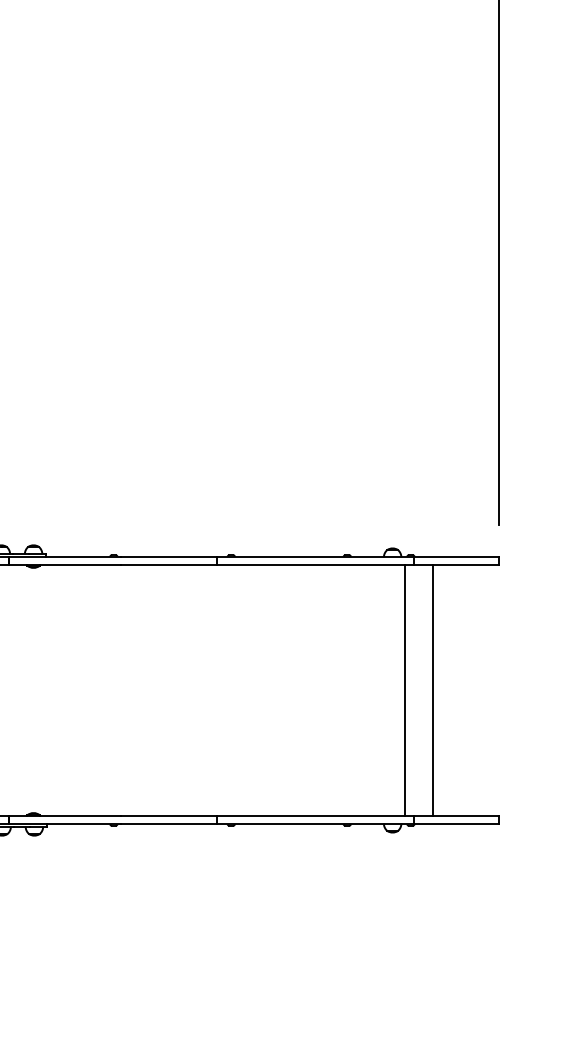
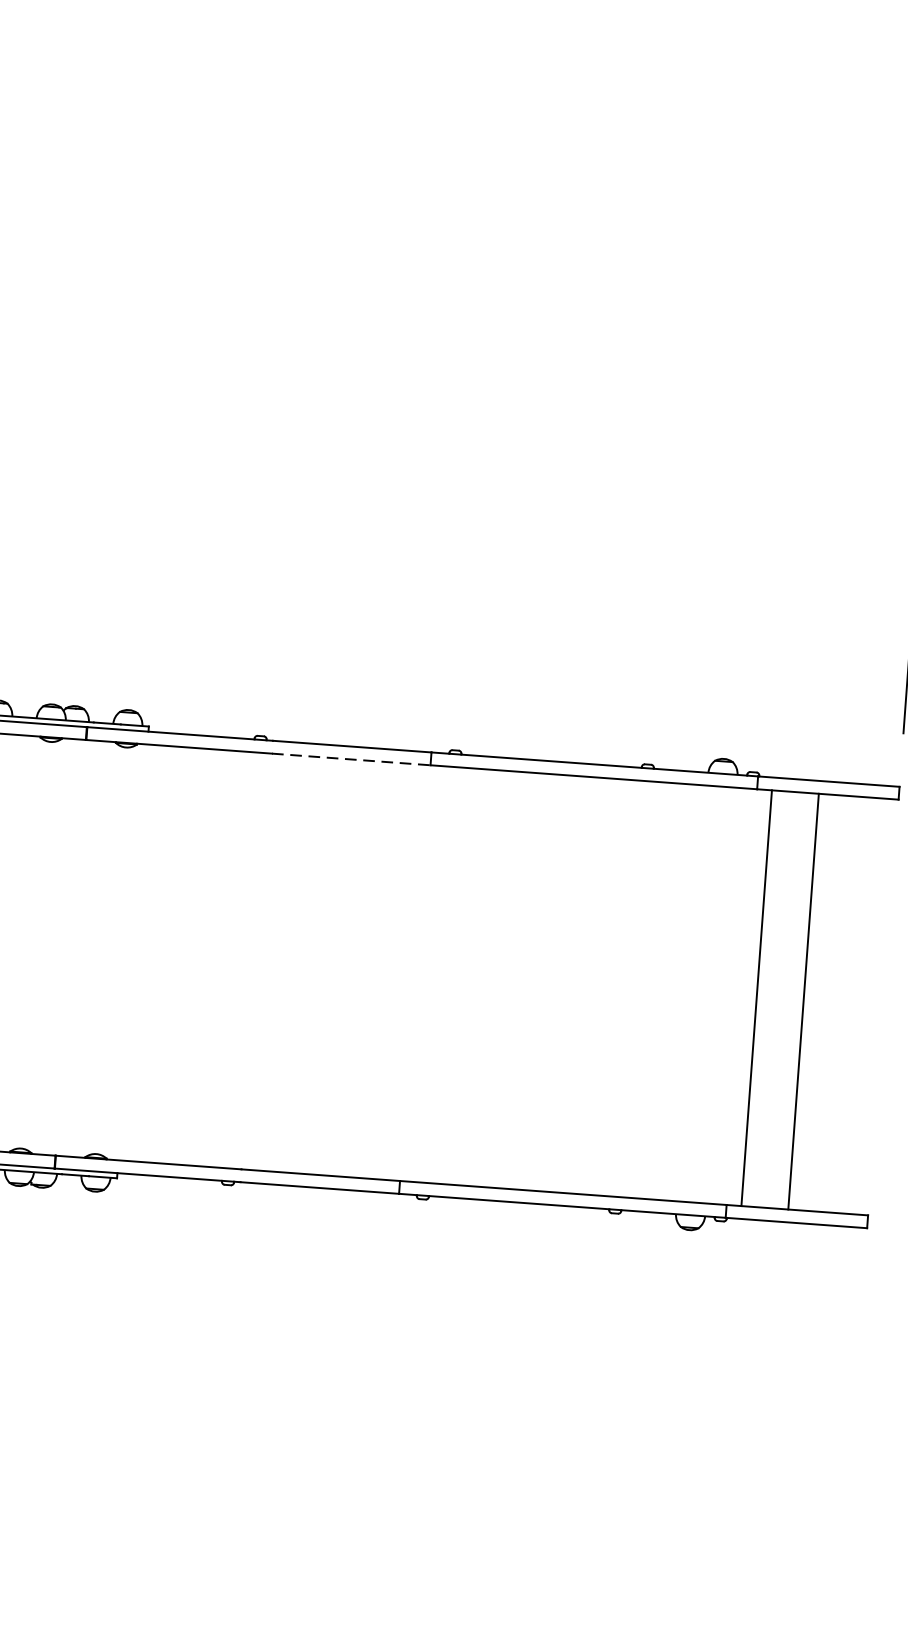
line: (169, 565) -> (351, 760), solid -> dashed
line: (404, 690) -> (756, 998), moved
line: (433, 690) -> (804, 1001), moved

